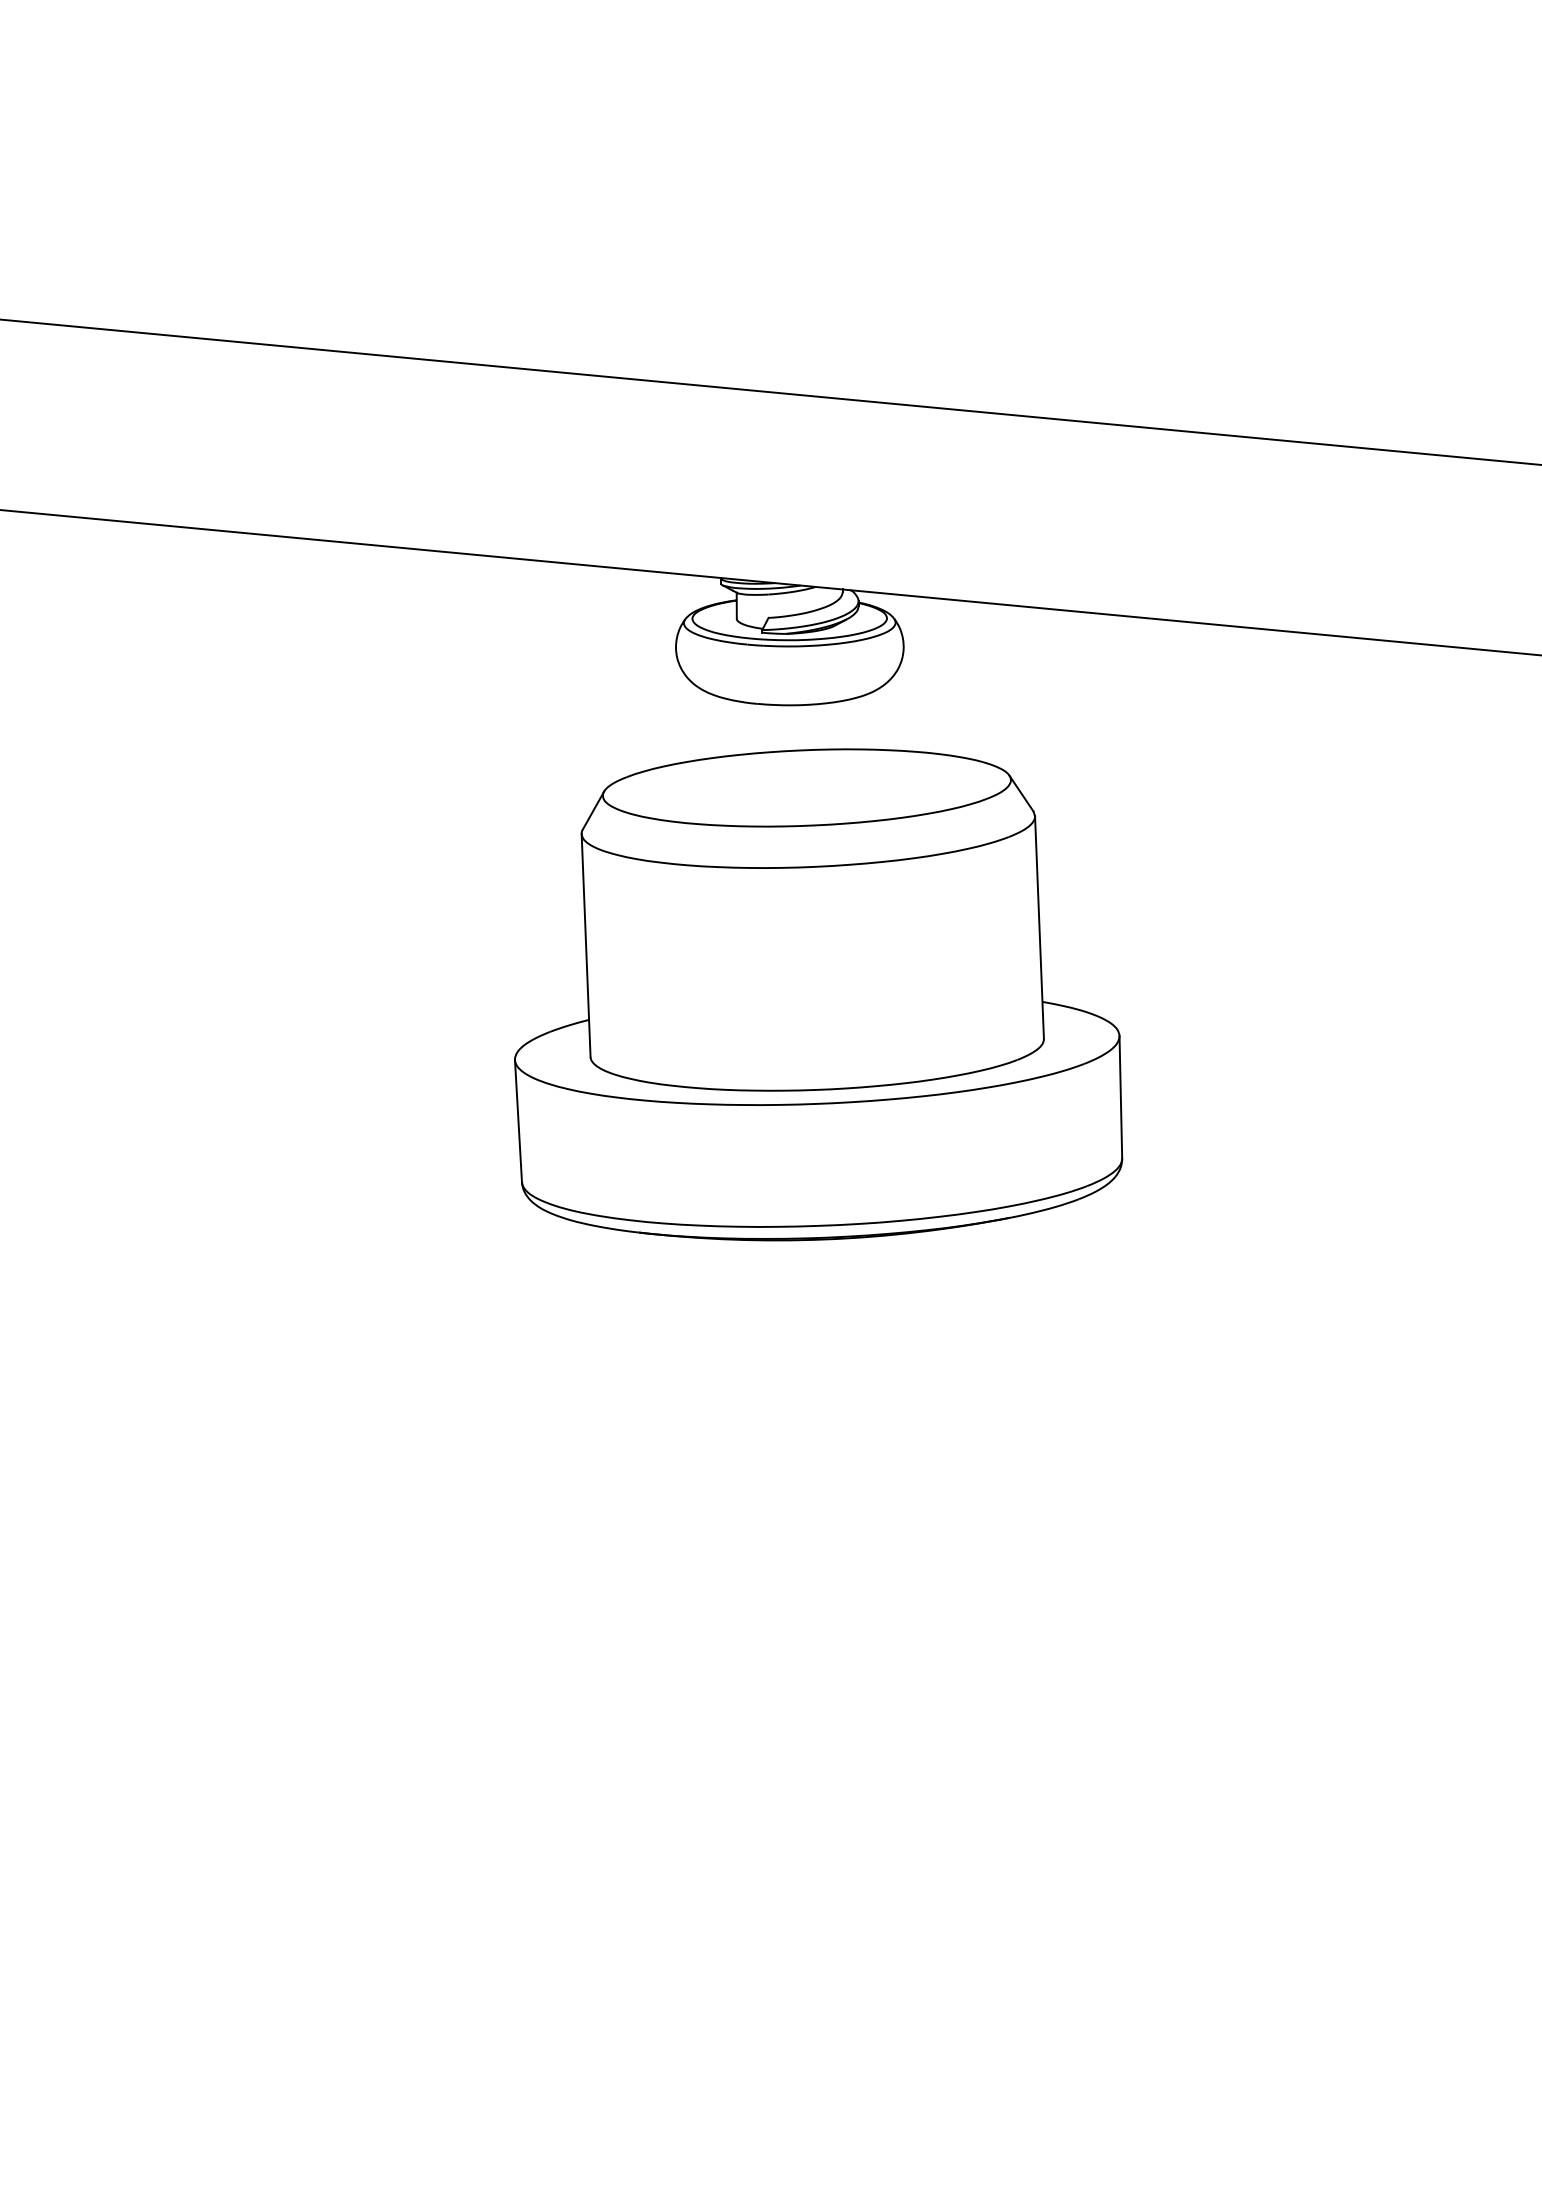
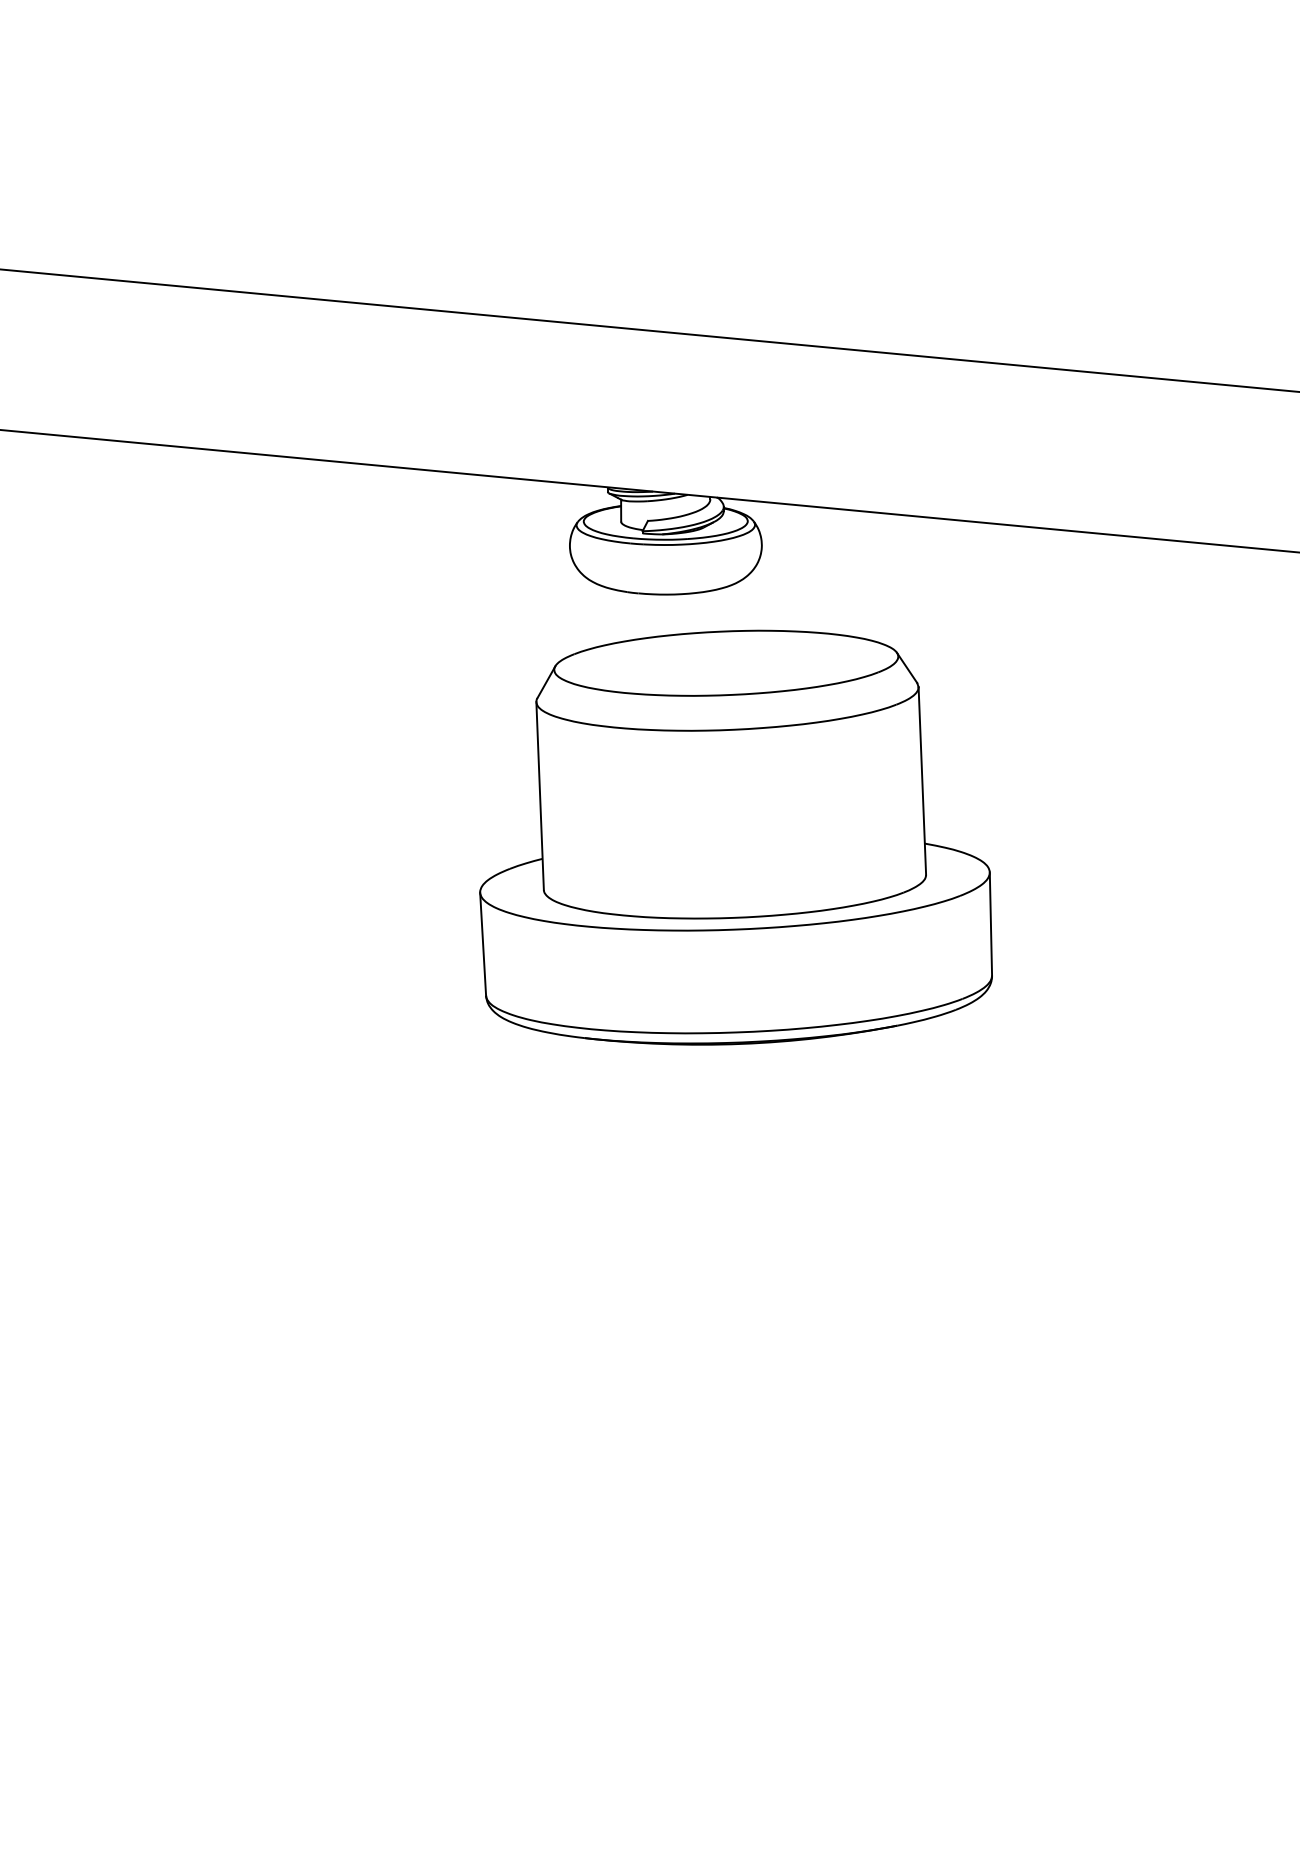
part: (817, 994) -> (735, 837), moved

